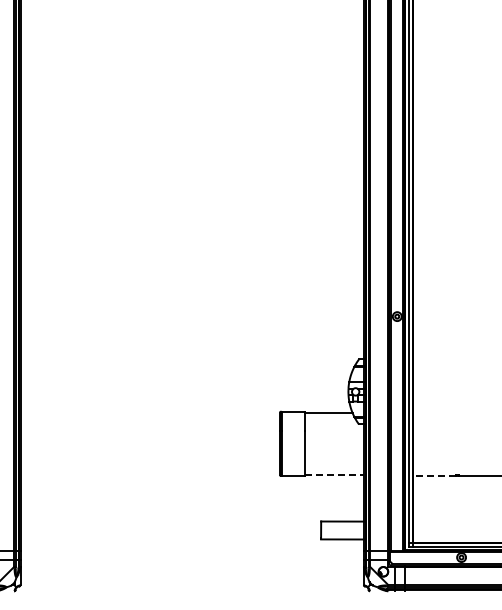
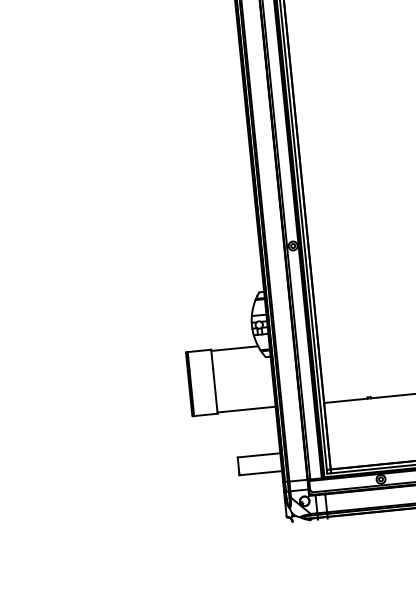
line: (335, 474) -> (247, 409), dashed -> solid
line: (434, 475) -> (345, 400), dashed -> solid

